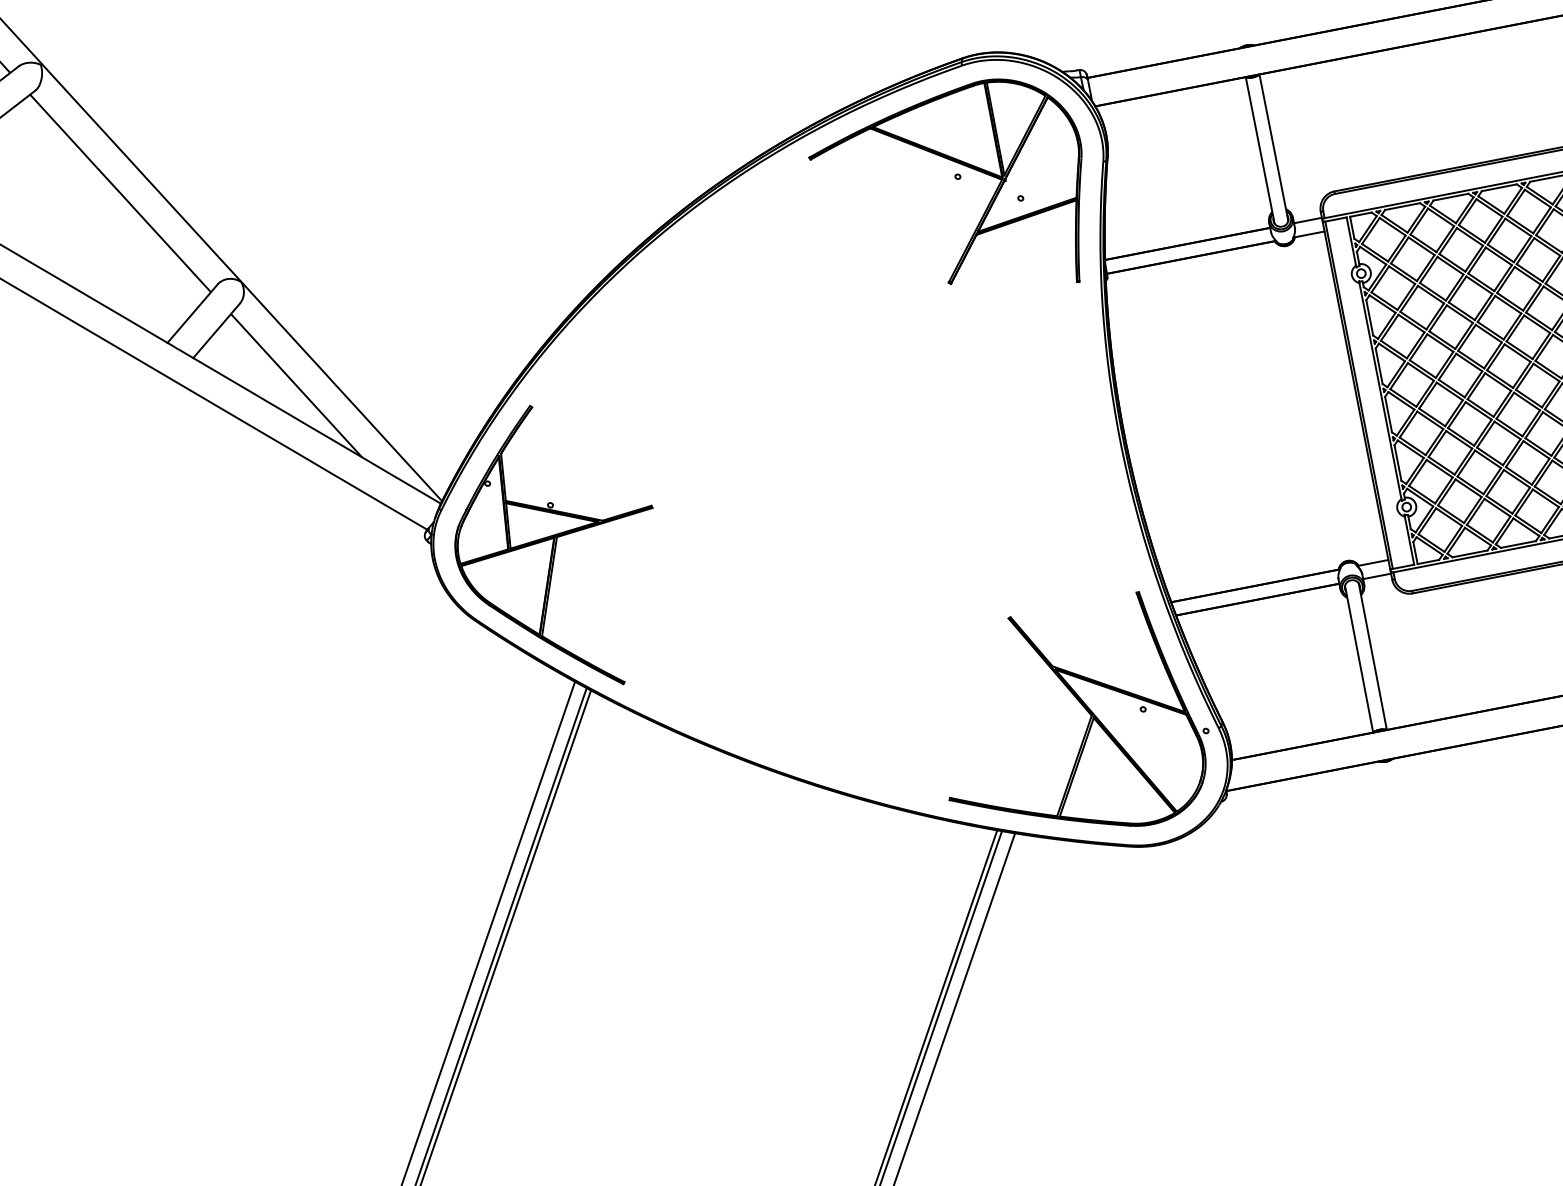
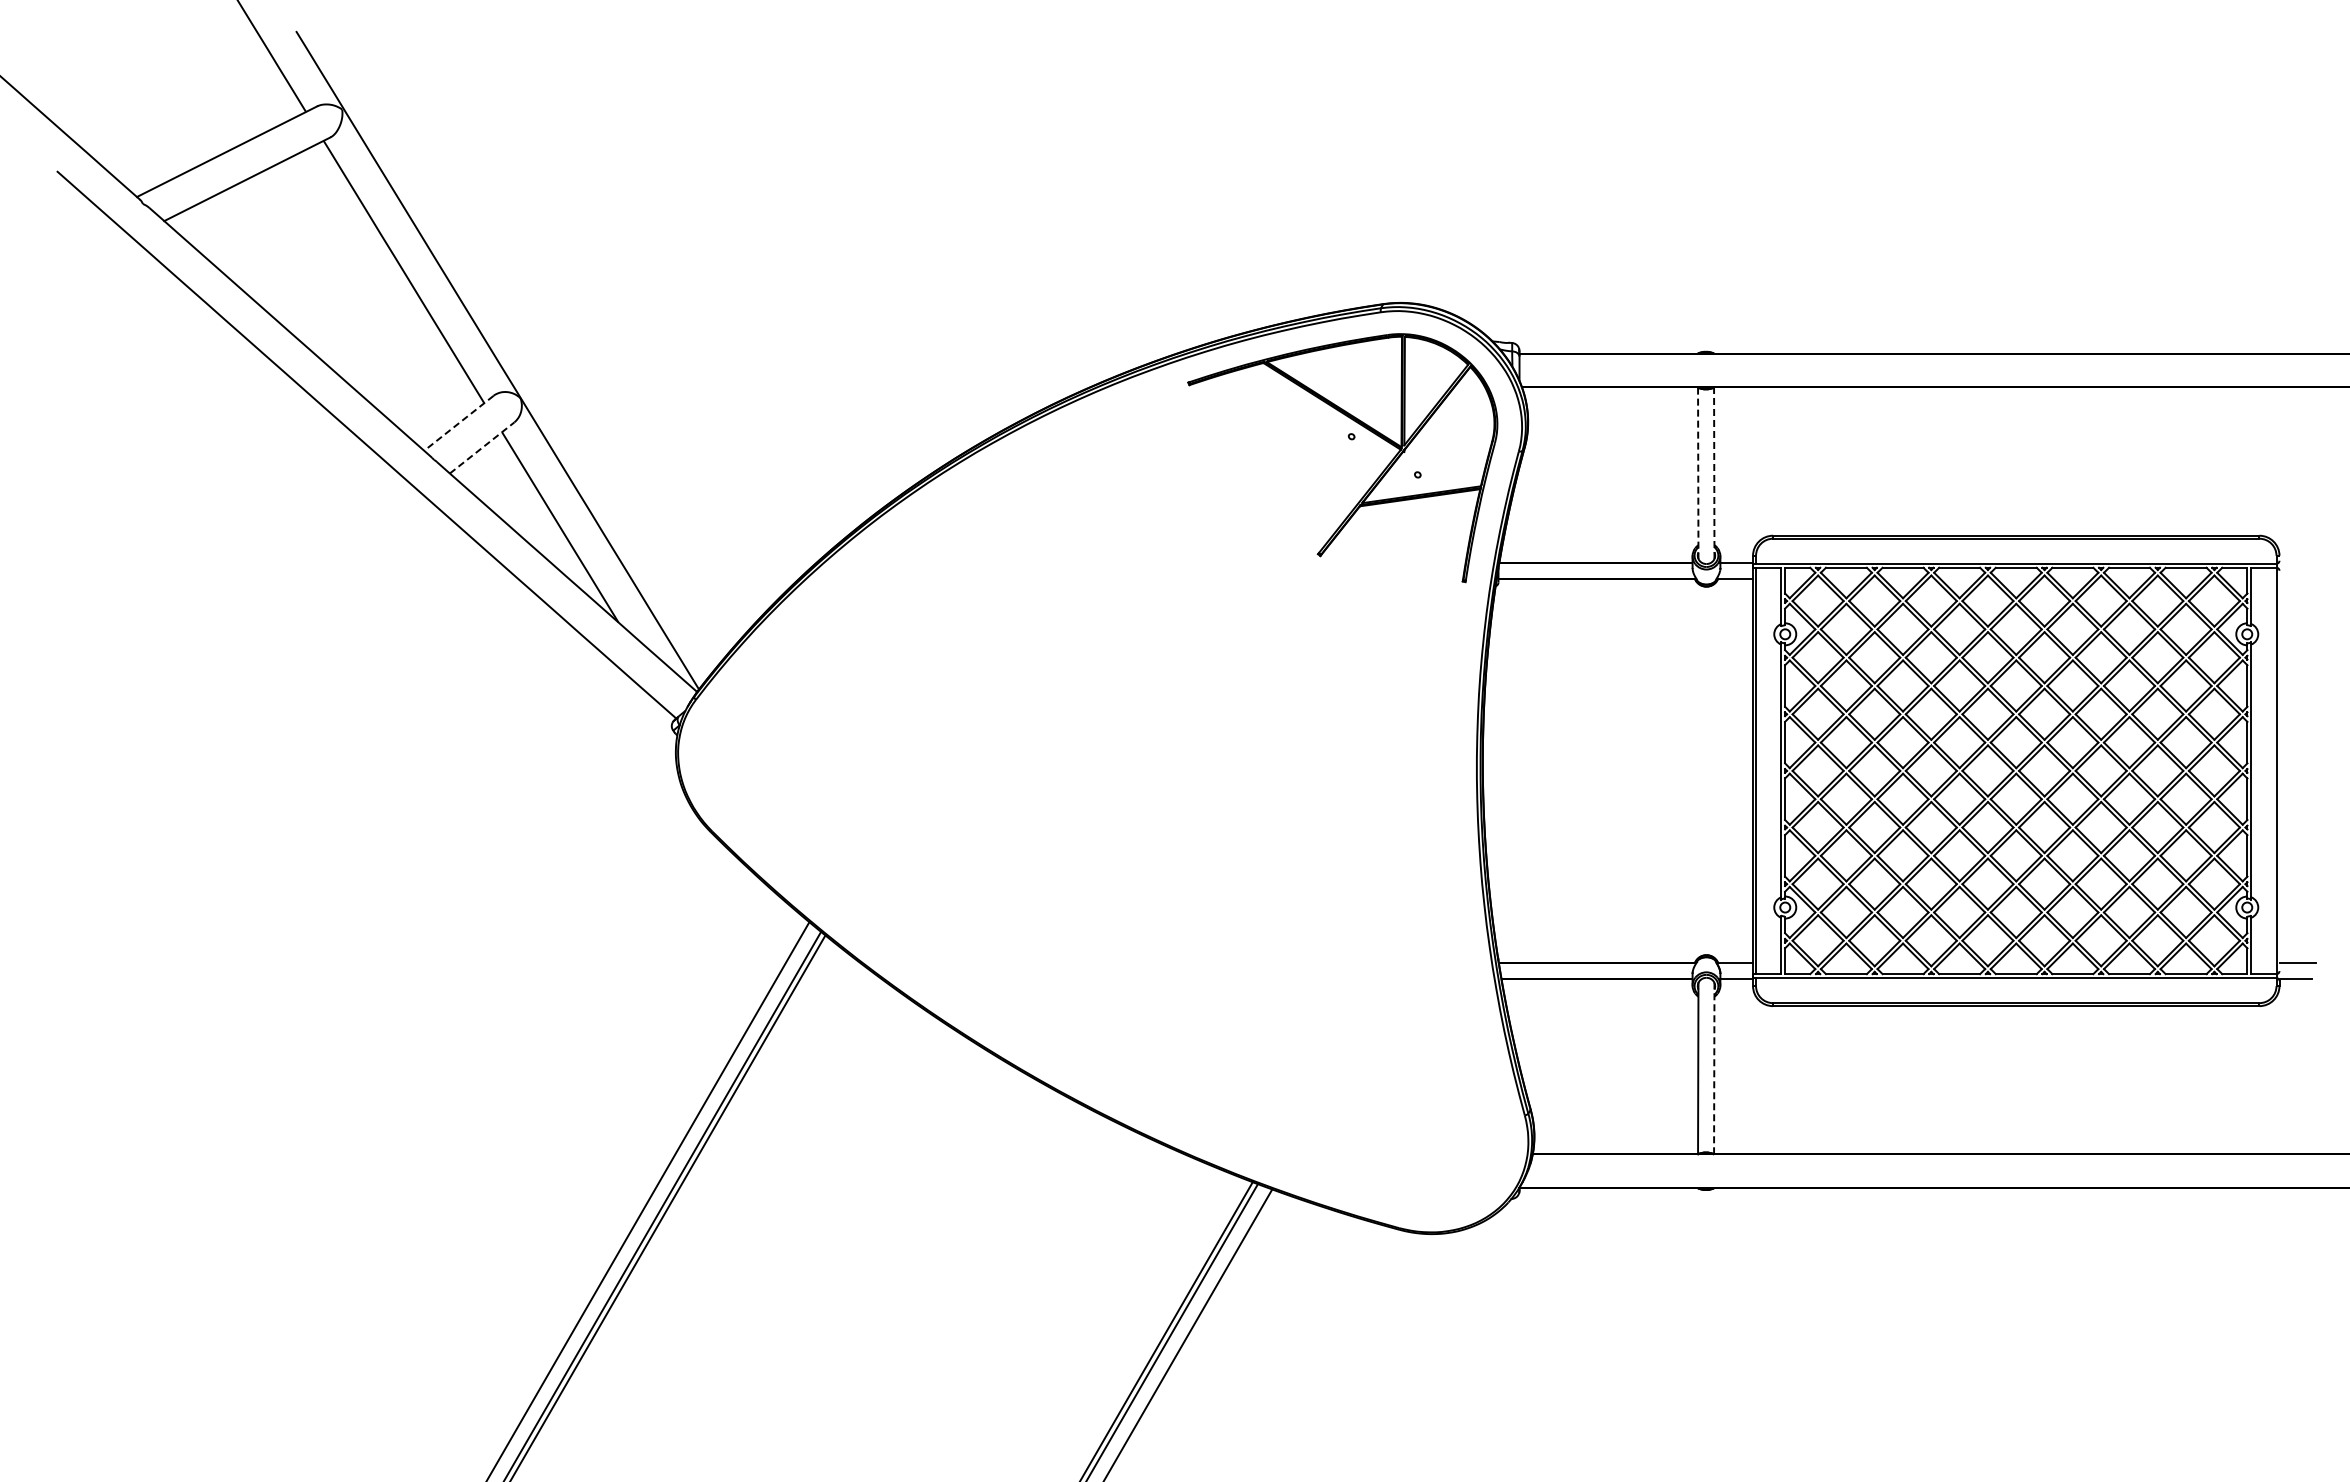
line: (1274, 147) -> (1714, 473), solid -> dashed
line: (1260, 150) -> (1698, 473), solid -> dashed
line: (192, 313) -> (458, 423), solid -> dashed
line: (216, 330) -> (482, 447), solid -> dashed
part: (557, 548) -> (818, 768), removed
line: (1372, 656) -> (1714, 1068), solid -> dashed
part: (1085, 730) -> (1374, 1088), removed

